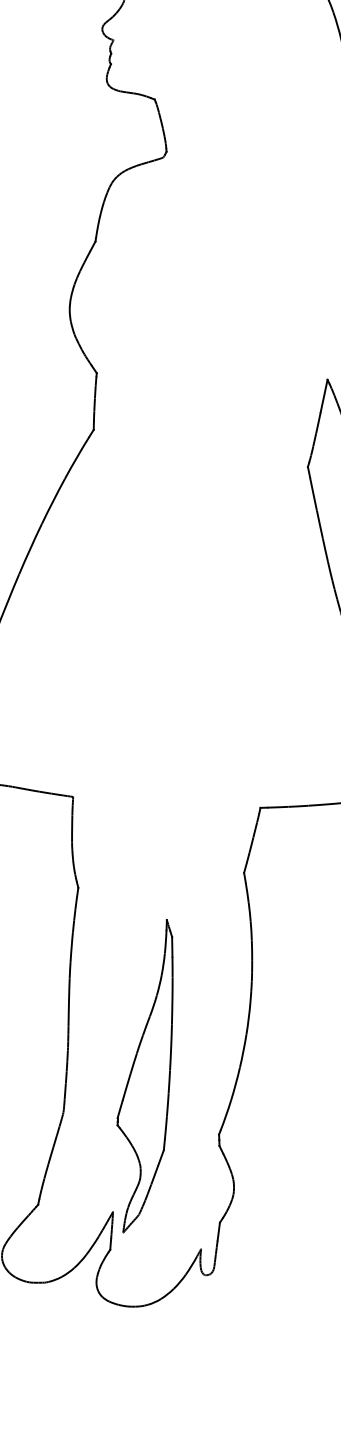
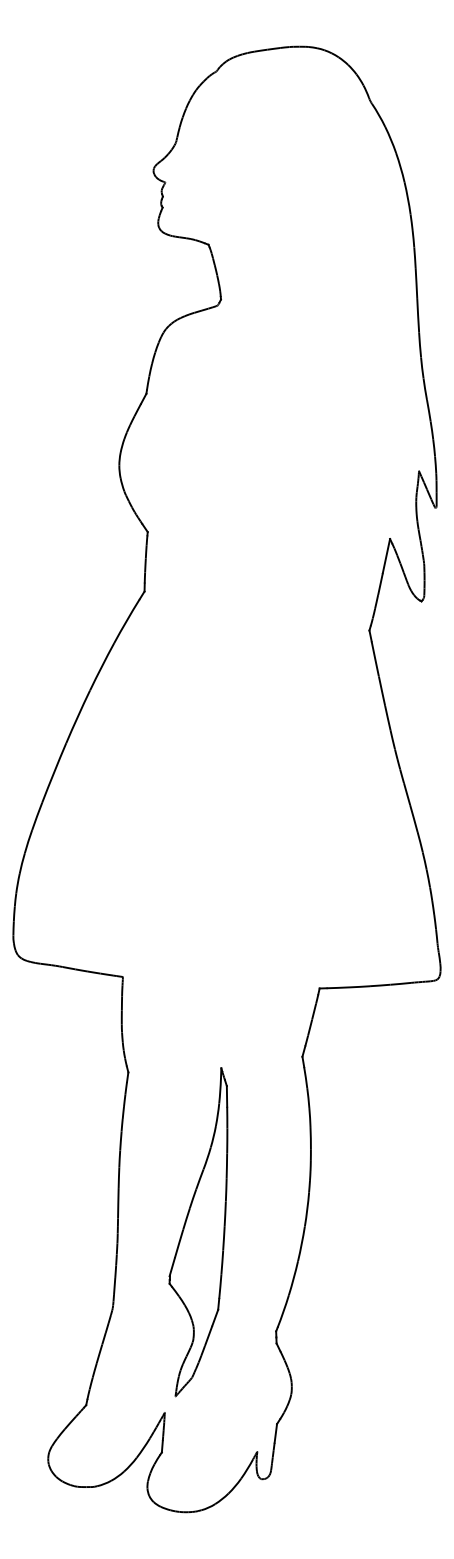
part: (145, 1076) -> (198, 1232), moved

